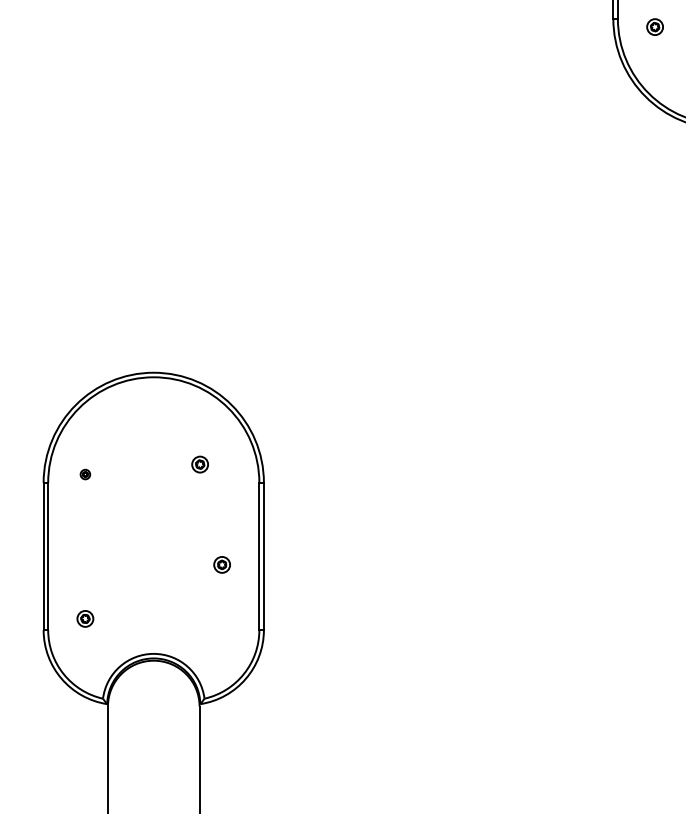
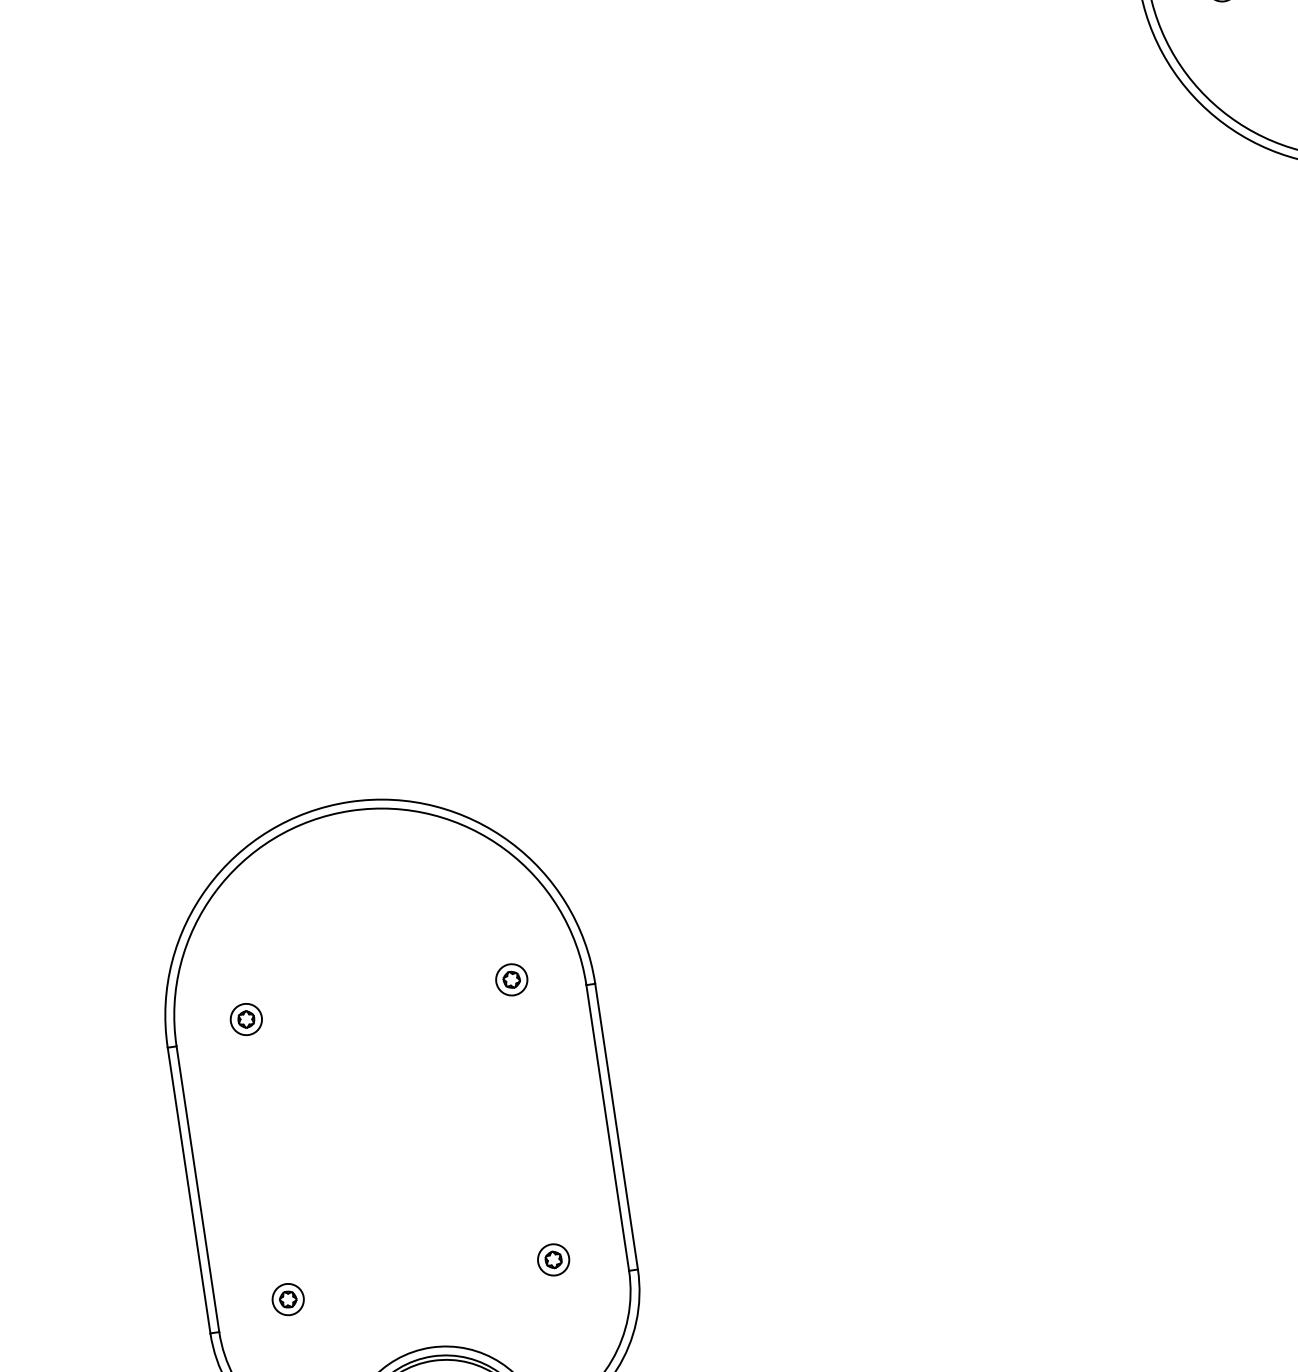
part: (199, 464) -> (510, 979), moved
part: (85, 474) -> (246, 1019), size x1.67
part: (221, 564) -> (552, 1259), moved

